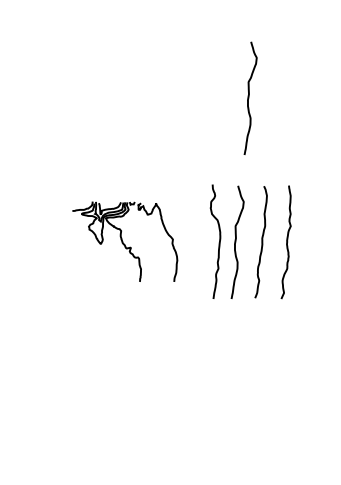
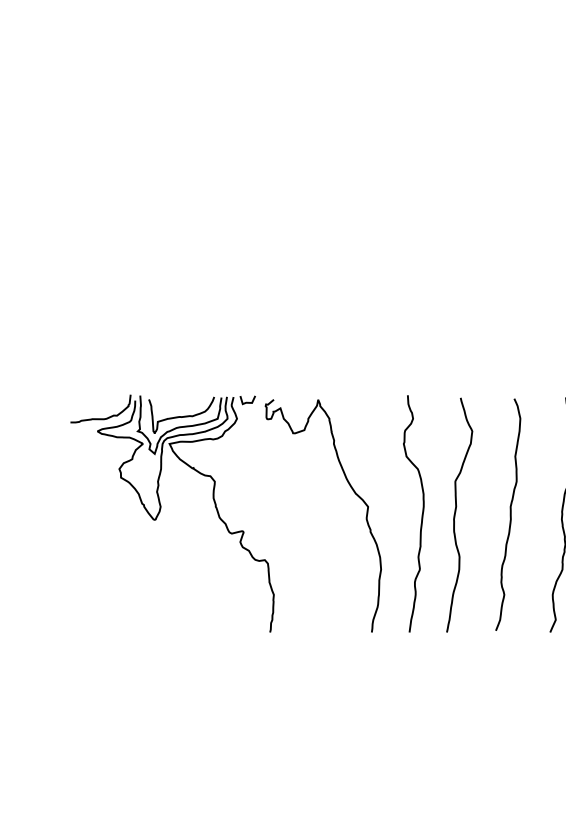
curve: (249, 97) -> (484, 214), removed
part: (124, 241) -> (225, 513), size x1.43

